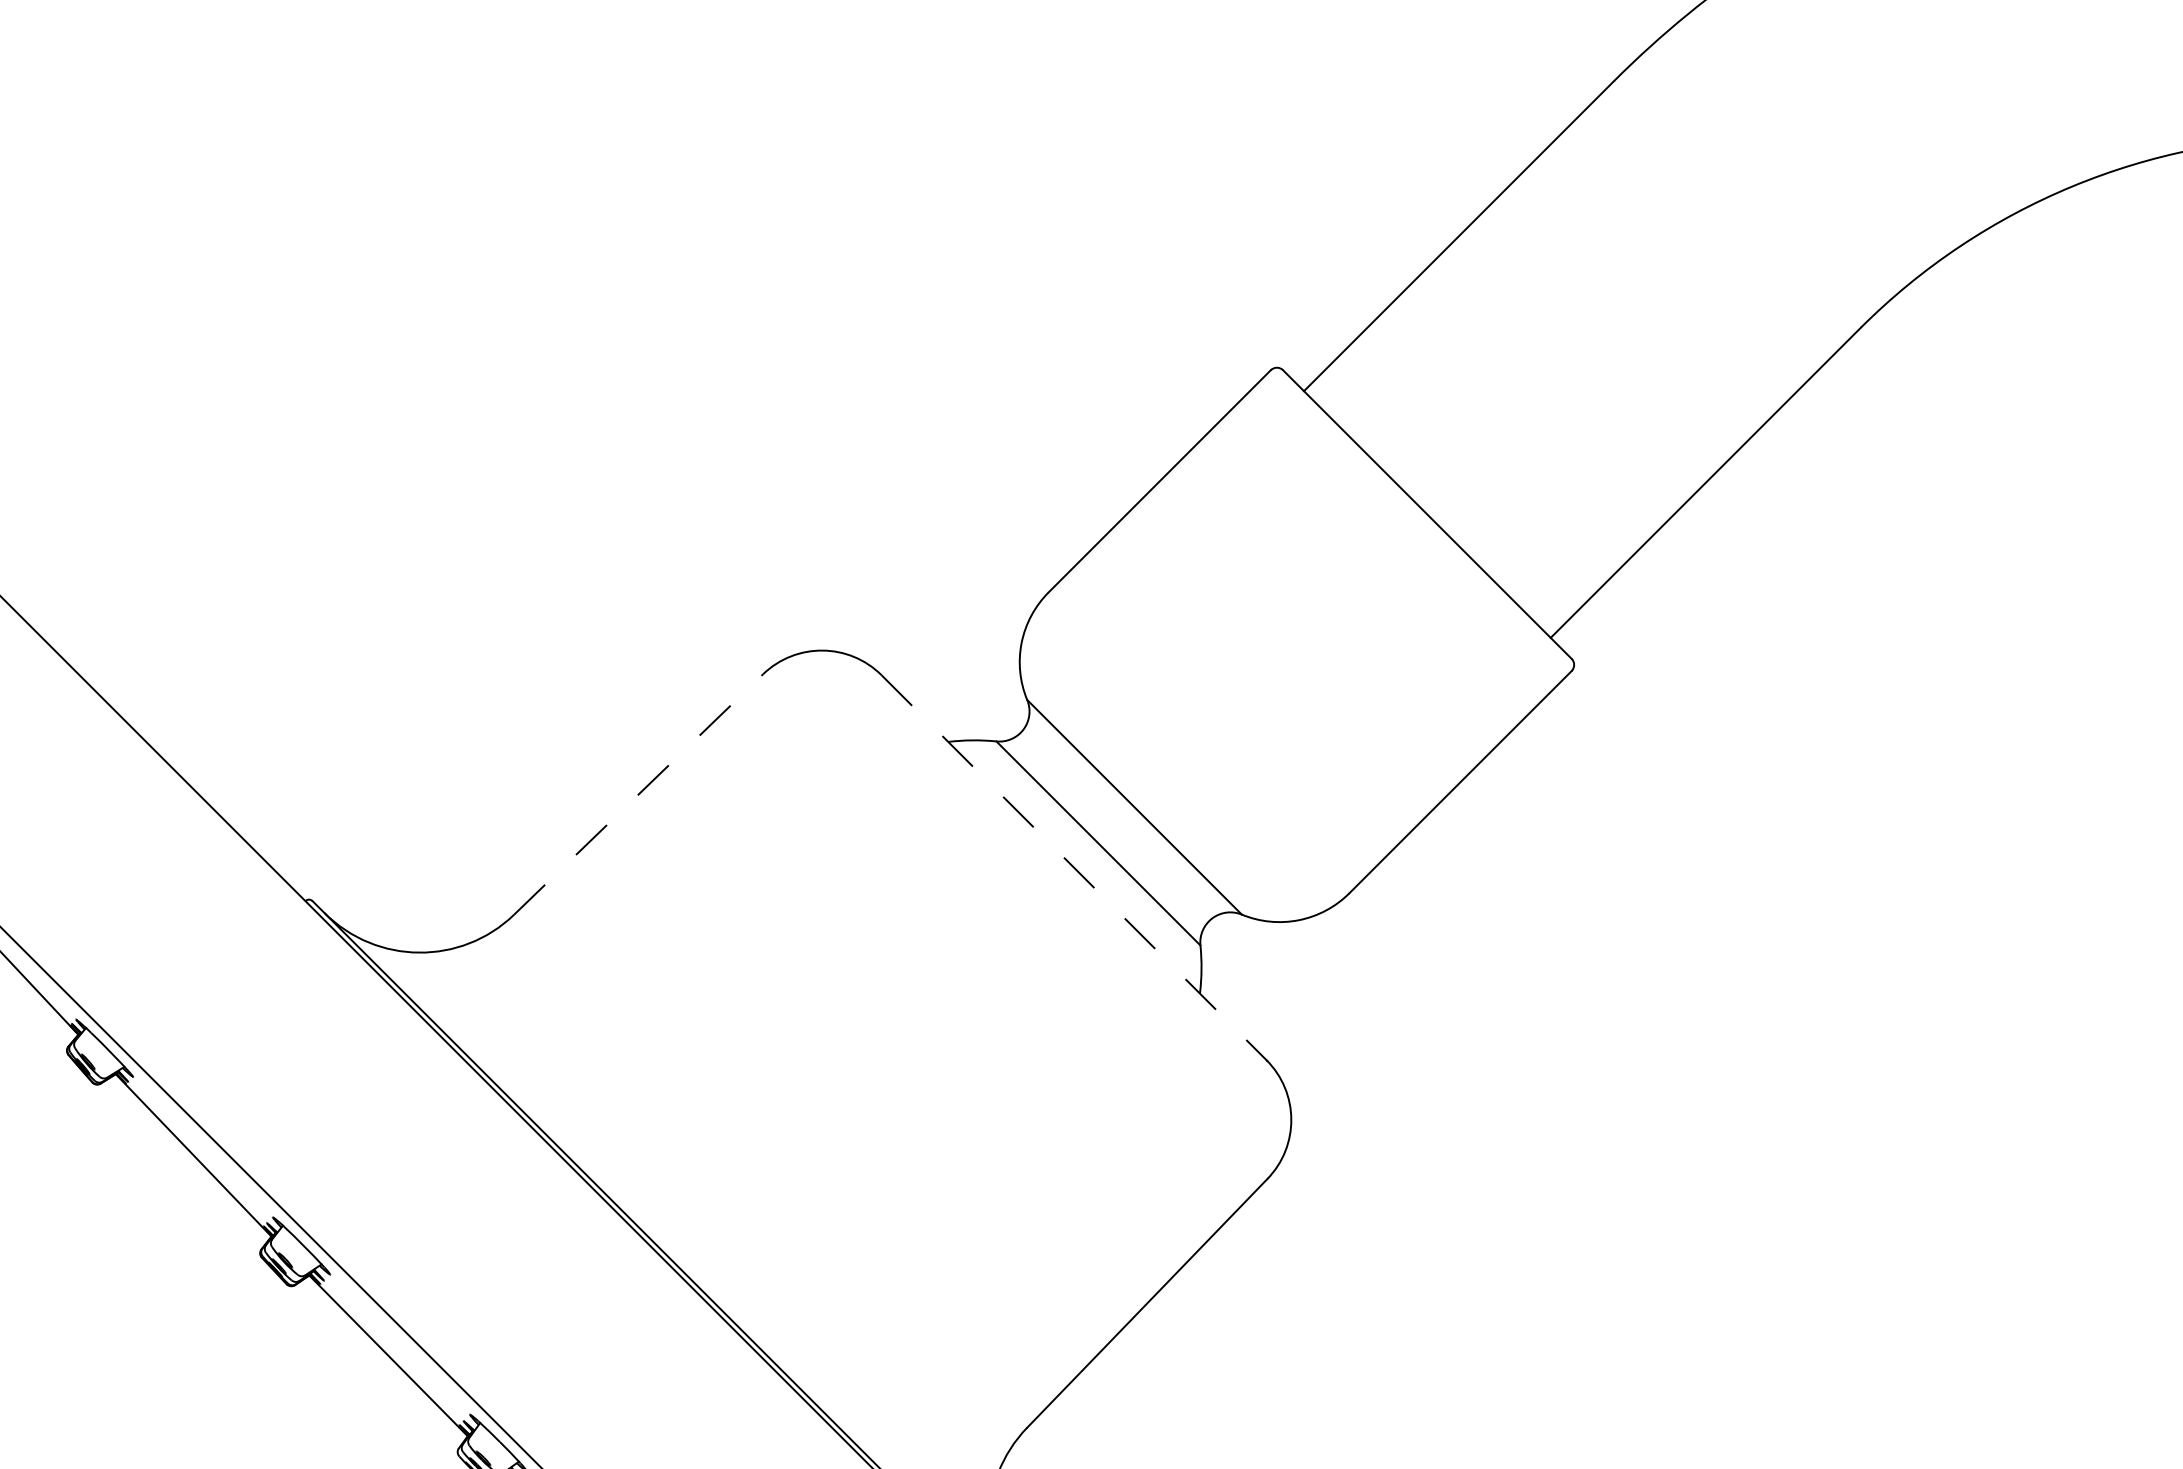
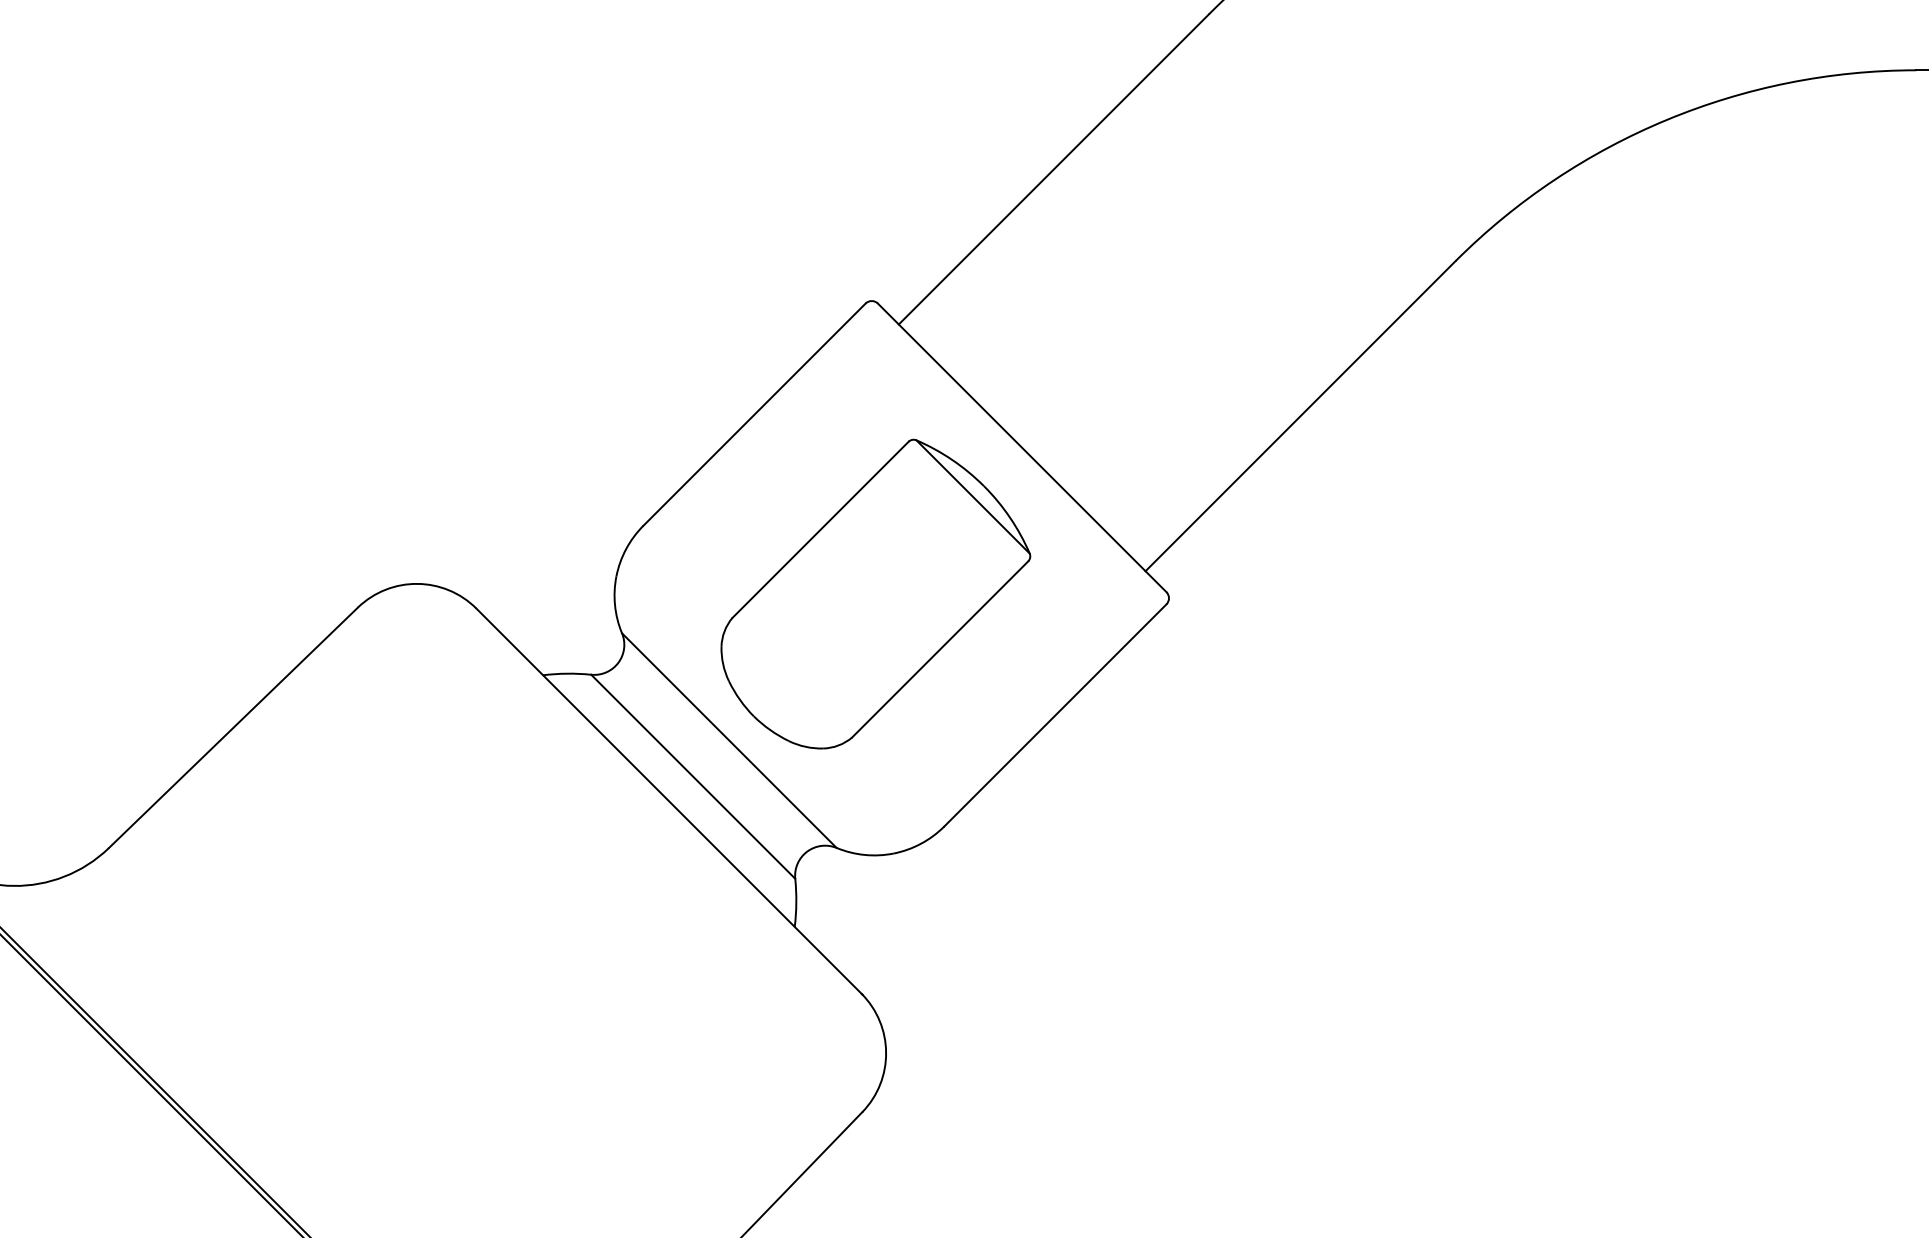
part: (1280, 660) -> (875, 593), added
line: (638, 794) -> (233, 727), dashed -> solid
line: (1075, 868) -> (670, 801), dashed -> solid

